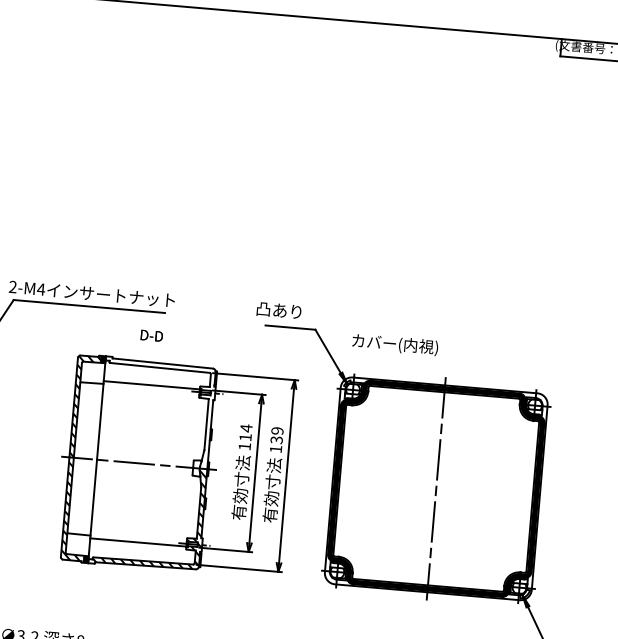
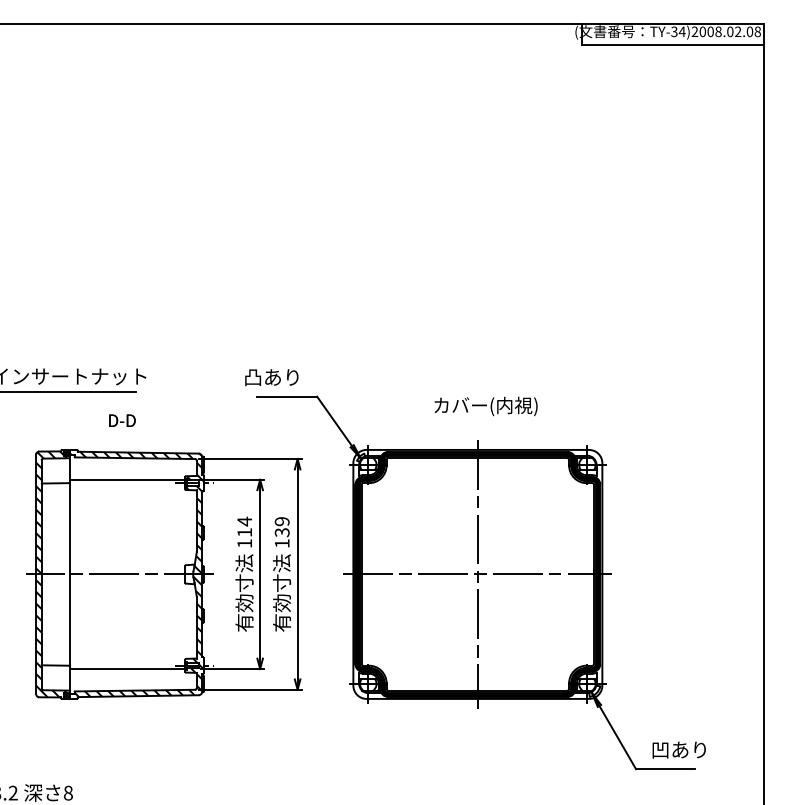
text: (394, 344) -> (485, 406), moved
hatch: (157, 413) -> (136, 512), added
line: (435, 488) -> (477, 574), added

